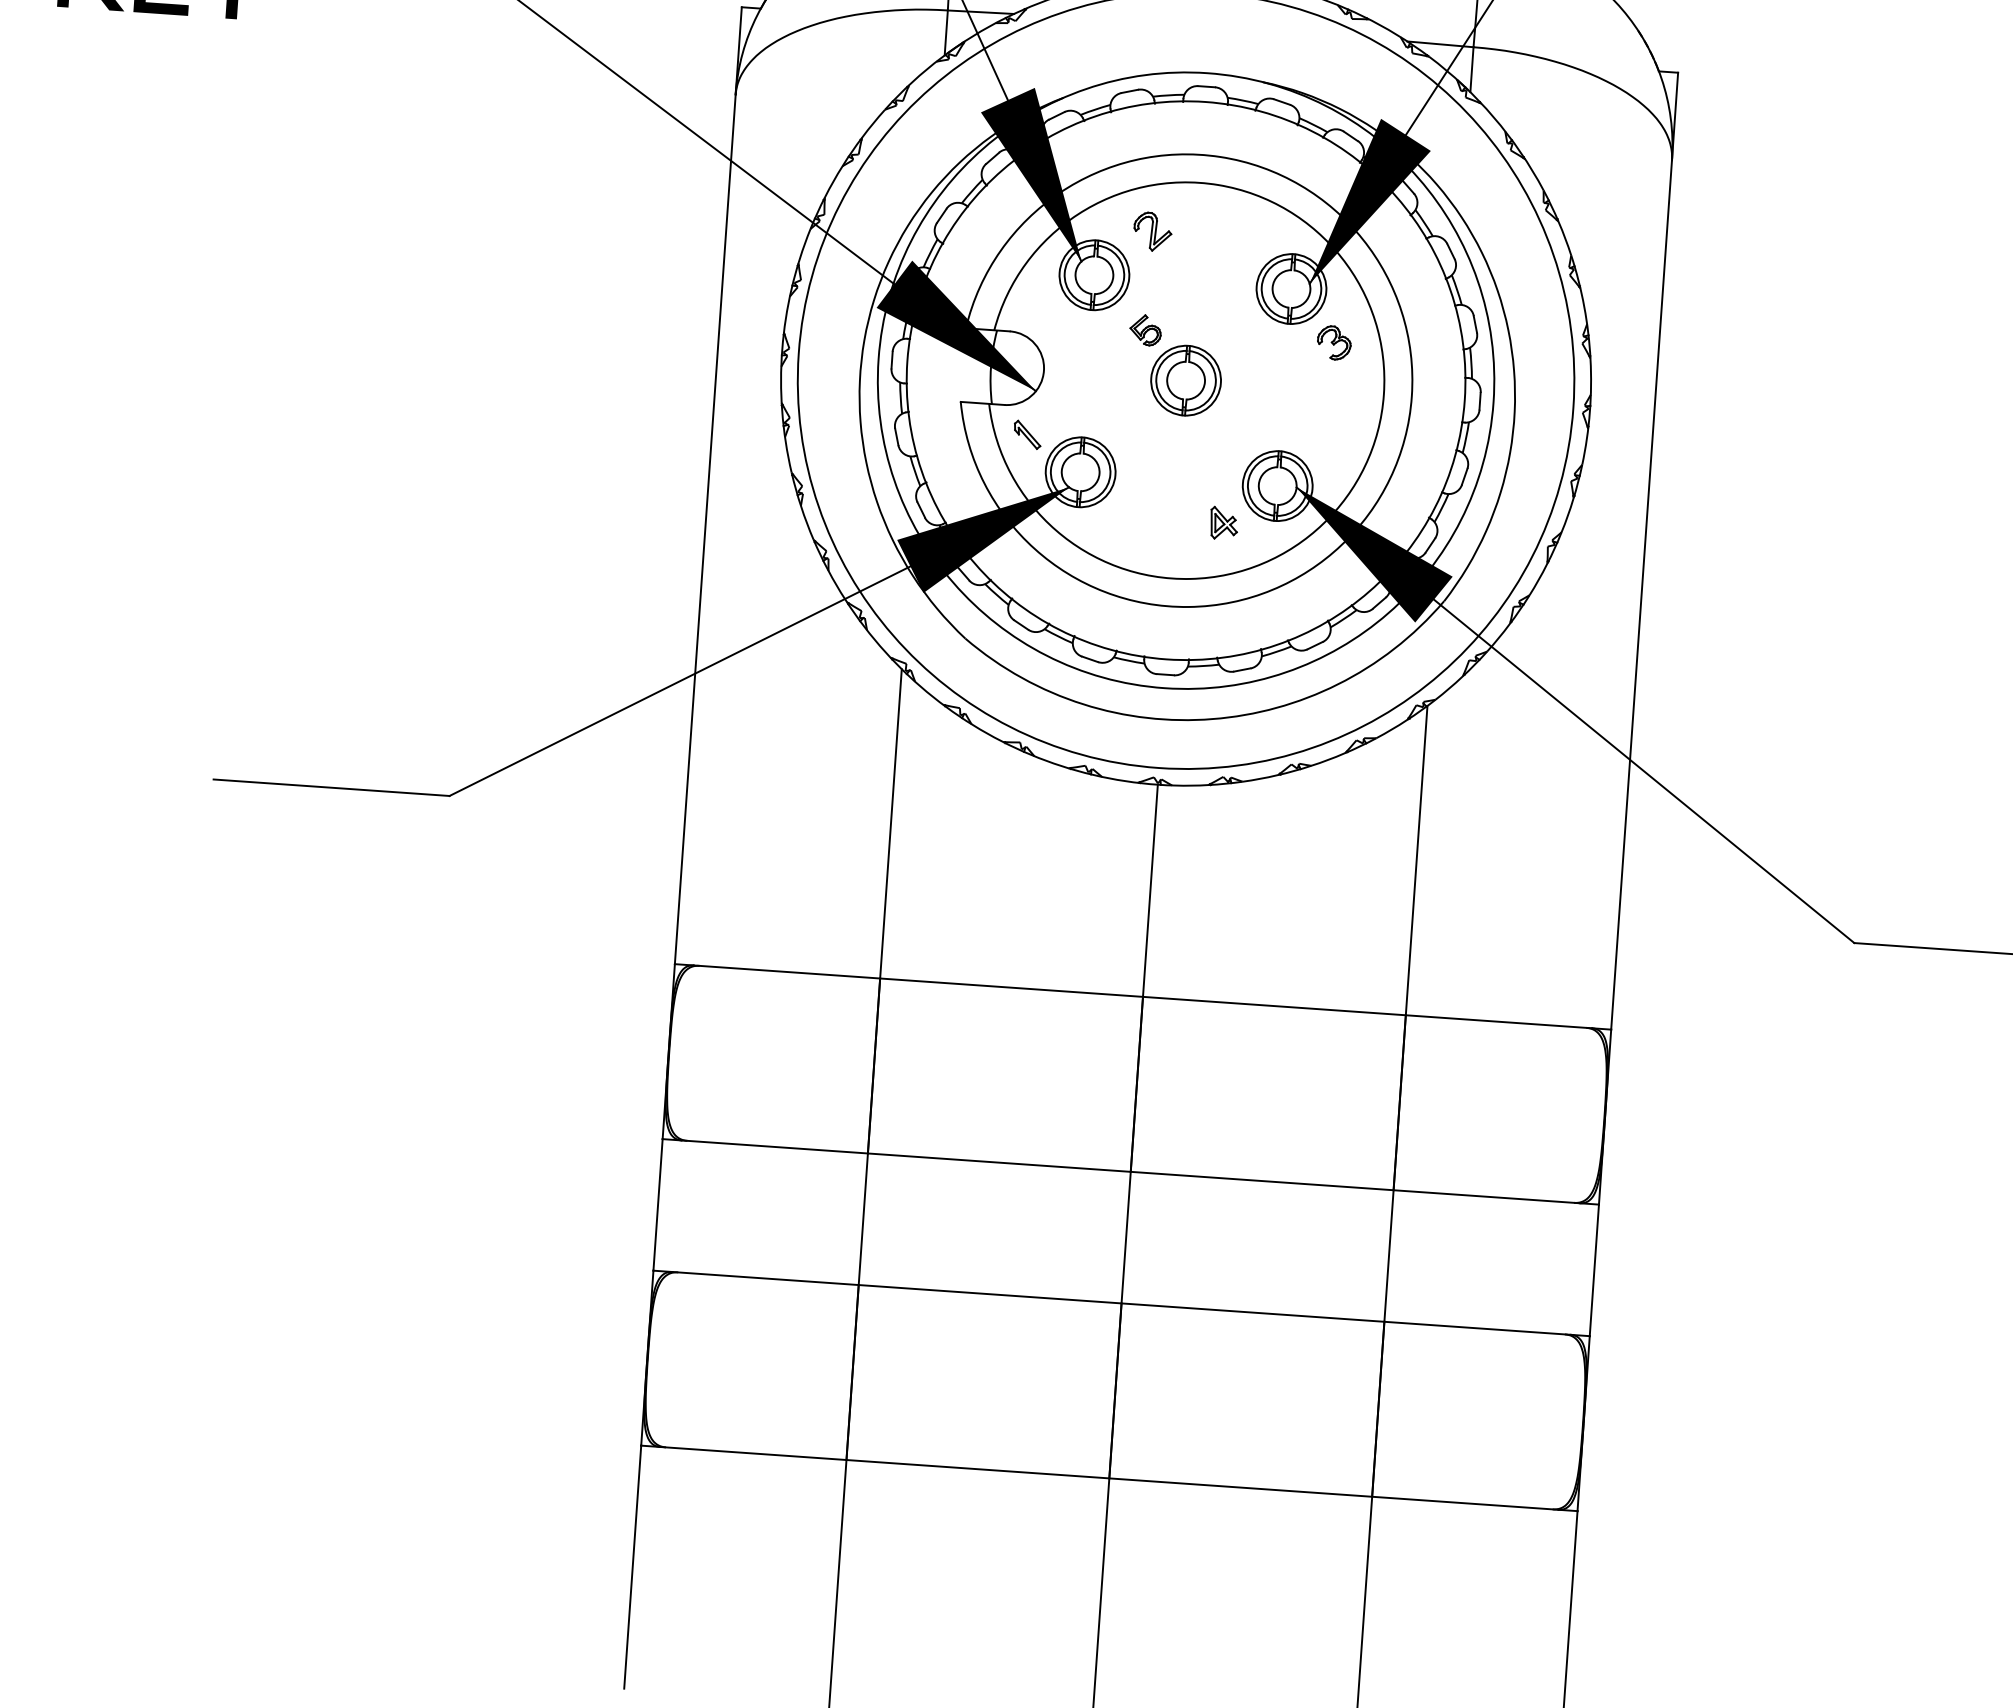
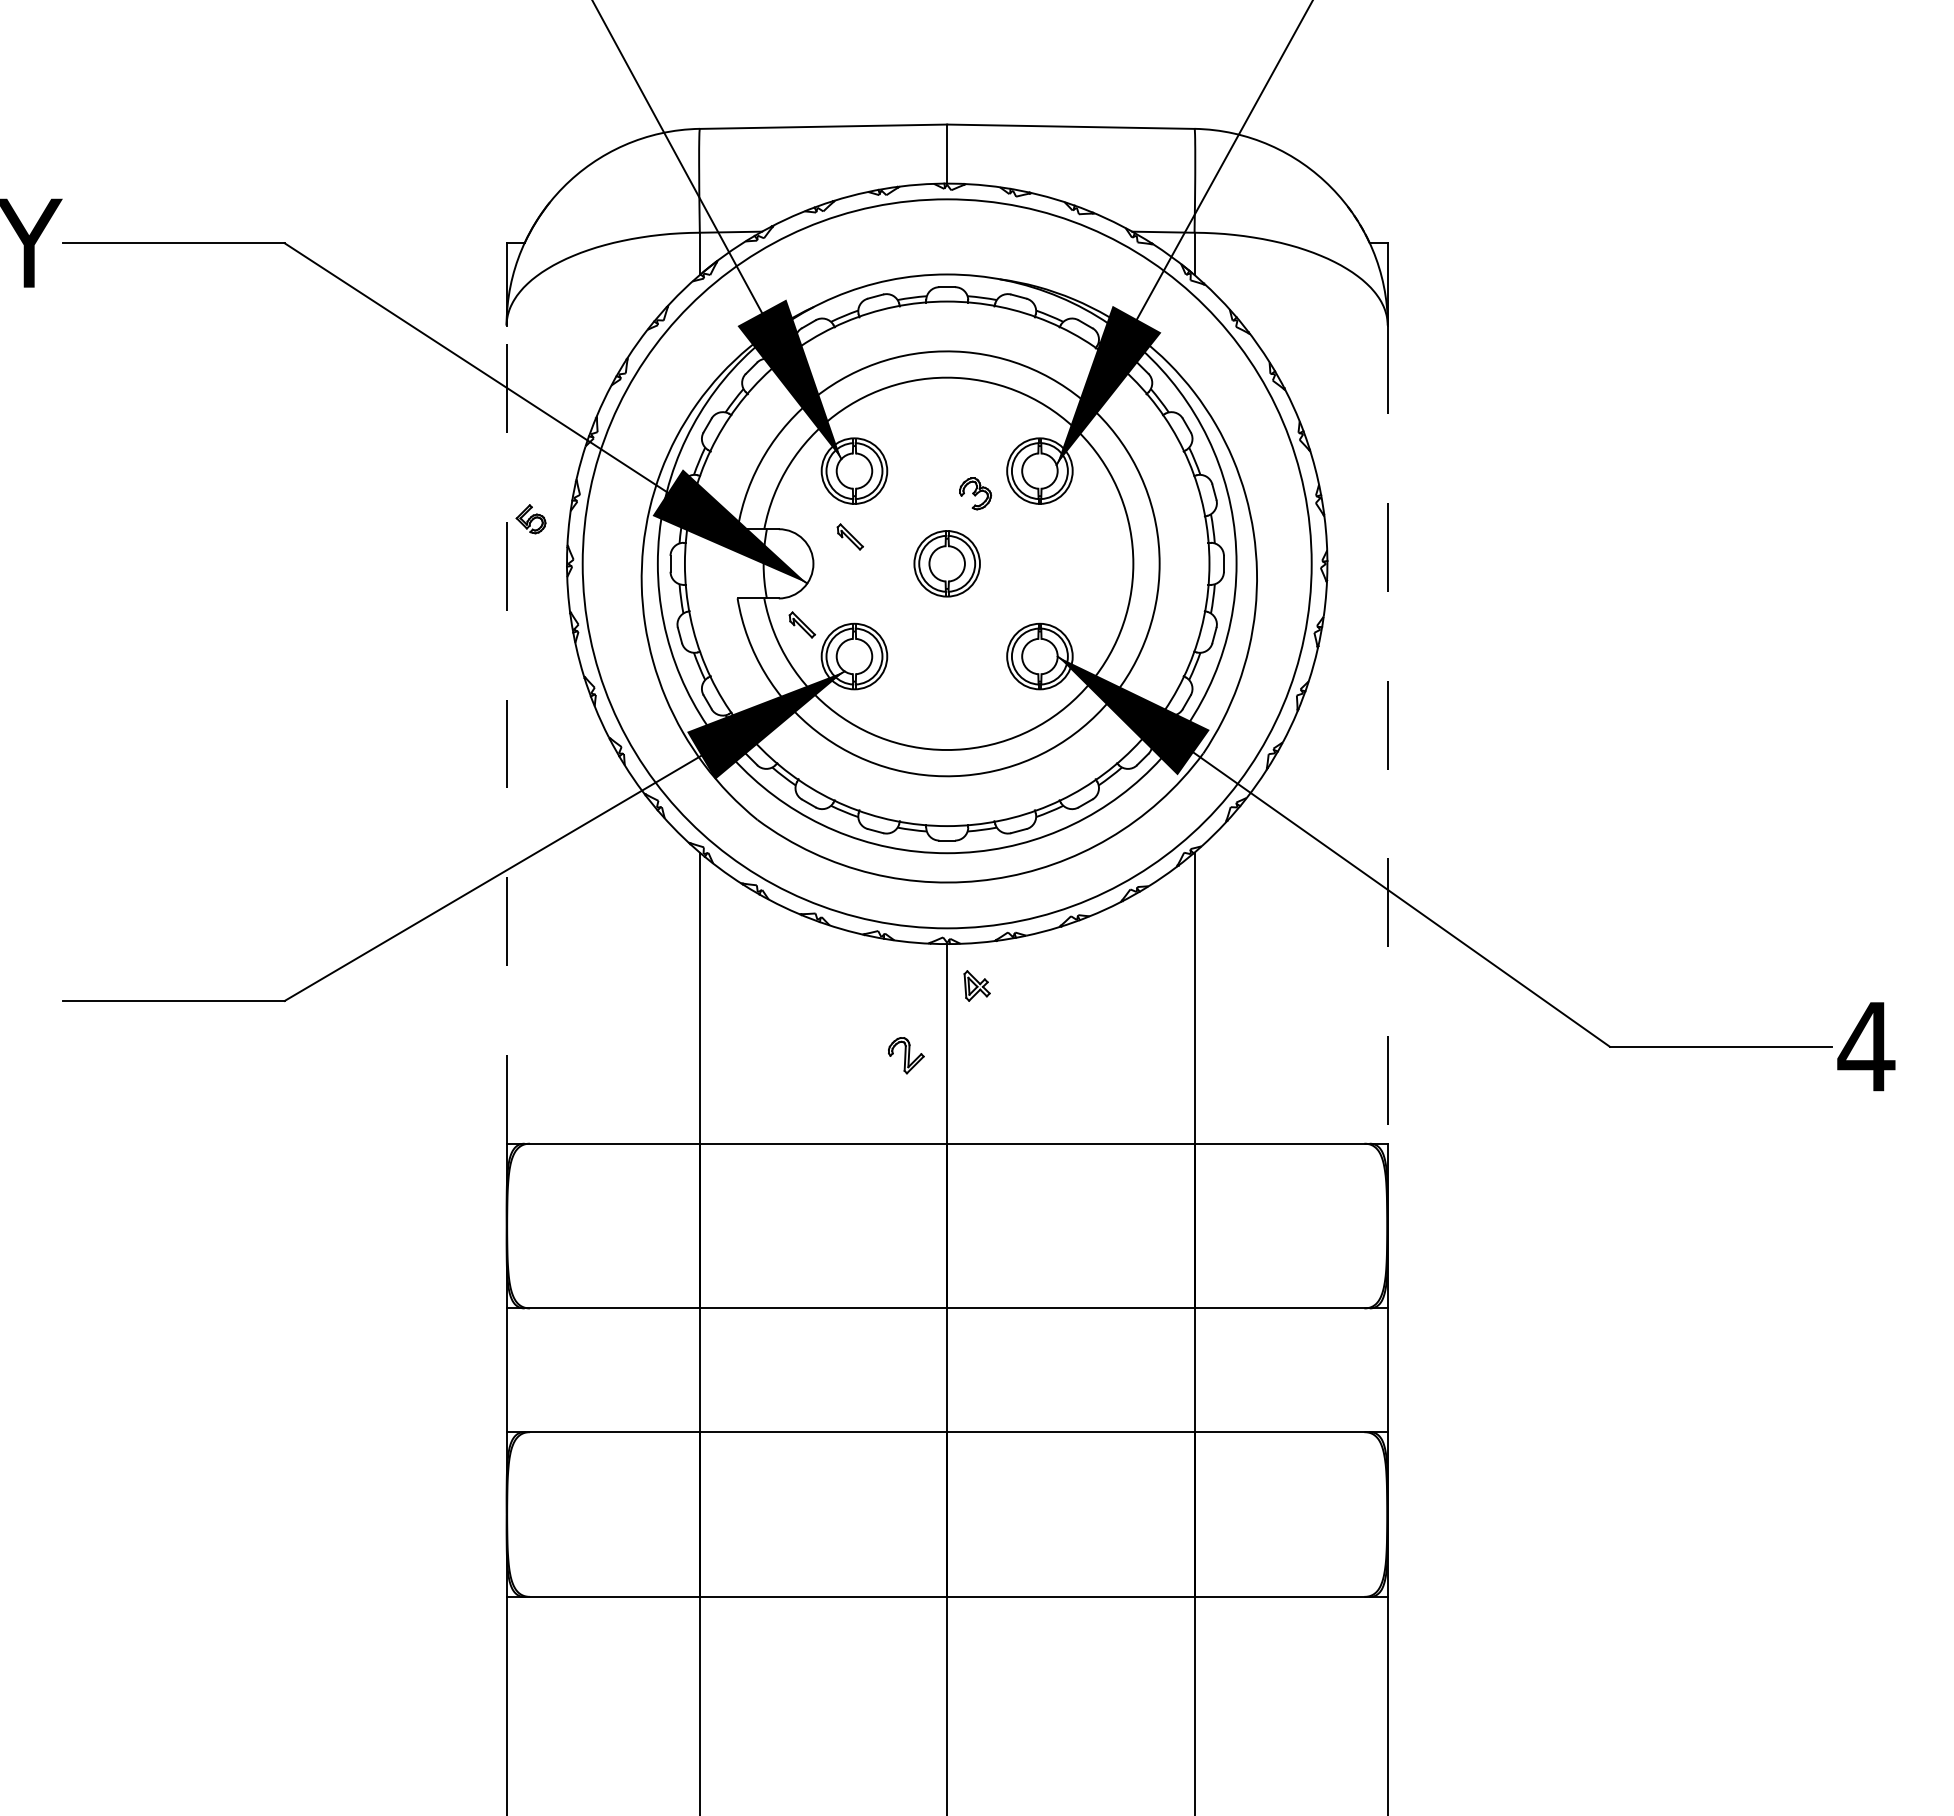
part: (1153, 231) -> (906, 1055), moved
part: (1145, 330) -> (530, 519), moved
part: (1334, 342) -> (975, 493), moved
part: (1084, 344) -> (849, 536), added
part: (1223, 522) -> (976, 985), moved
line: (705, 529) -> (506, 734), solid -> dashed
line: (1641, 595) -> (1387, 735), solid -> dashed

